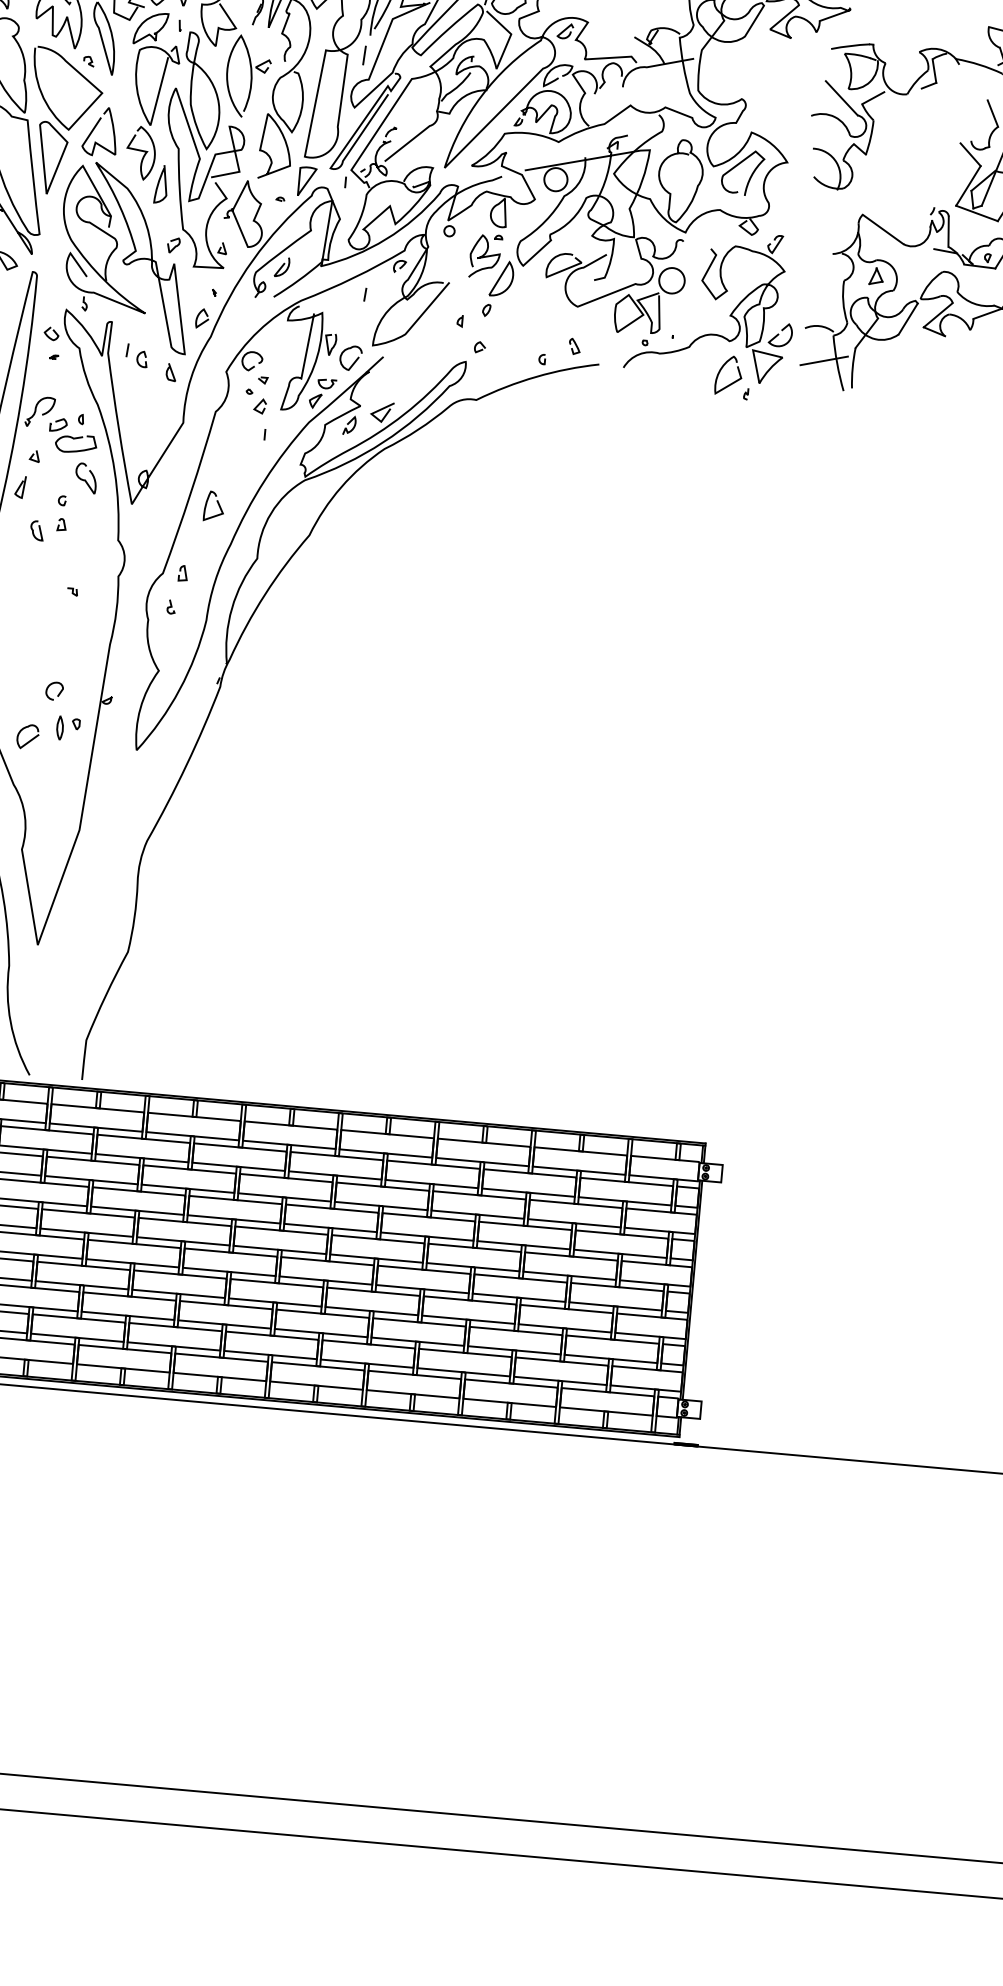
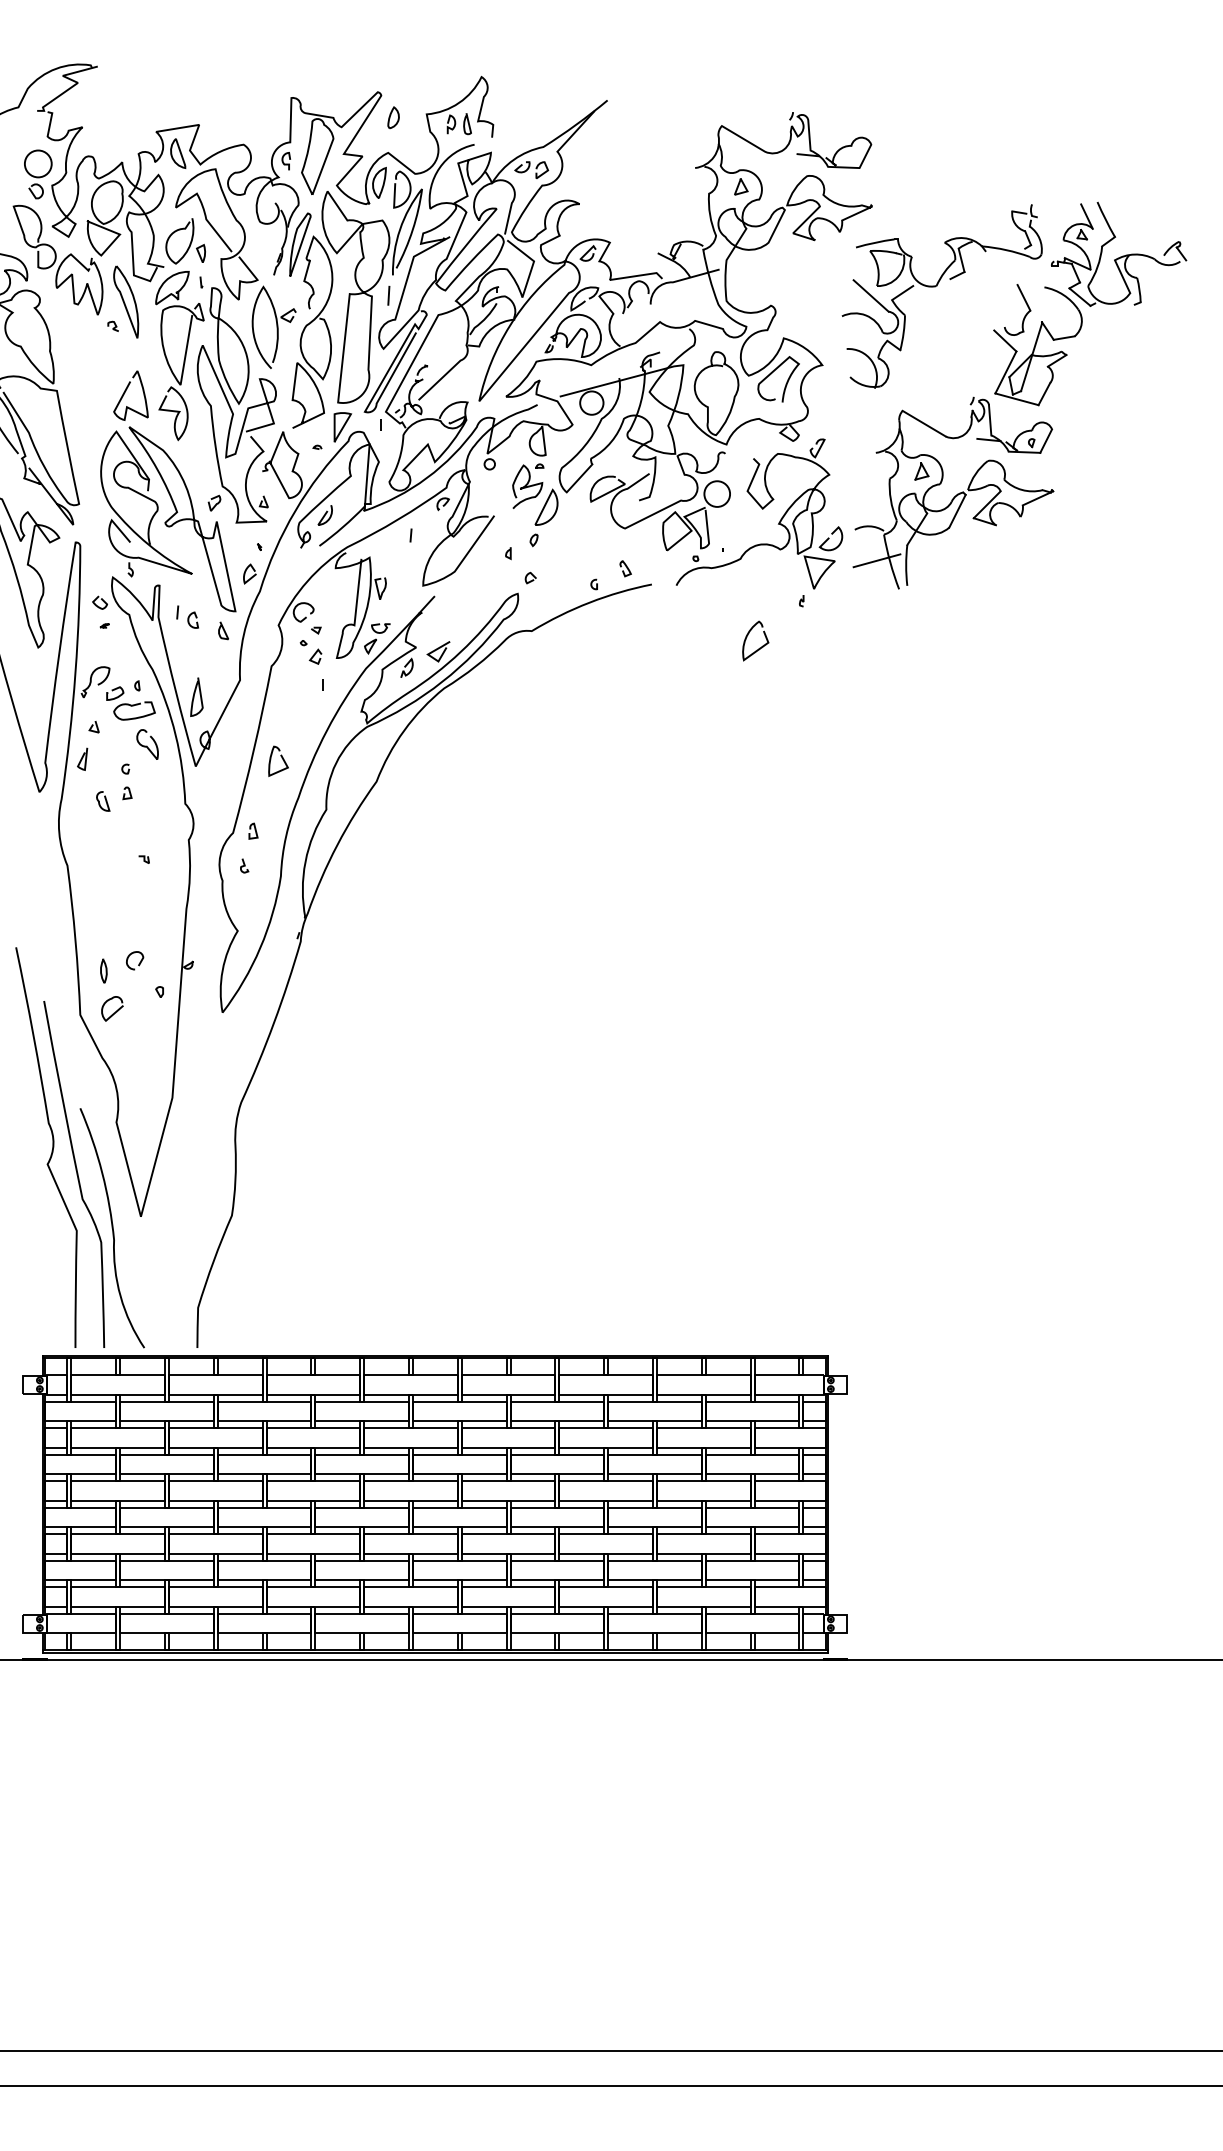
part: (63, 122) -> (93, 389), removed
curve: (159, 183) -> (194, 696), moved
curve: (354, 360) -> (406, 602), removed
curve: (732, 382) -> (759, 647), moved
curve: (57, 727) -> (101, 970), moved

